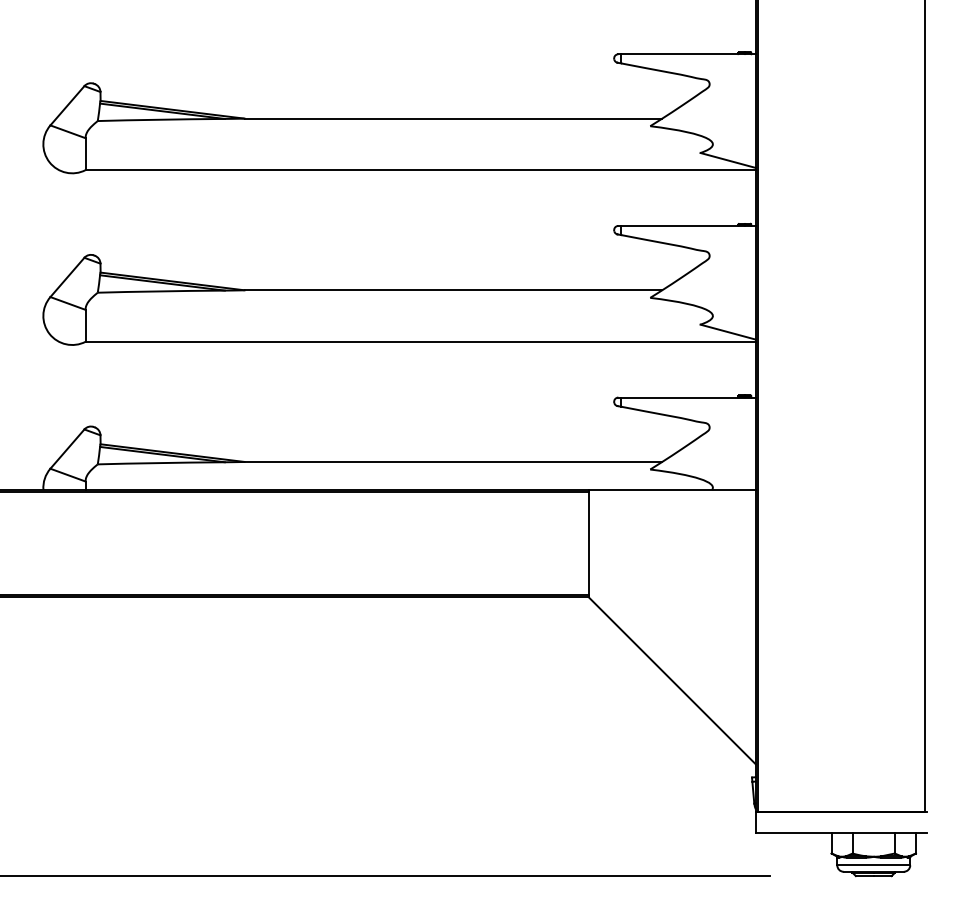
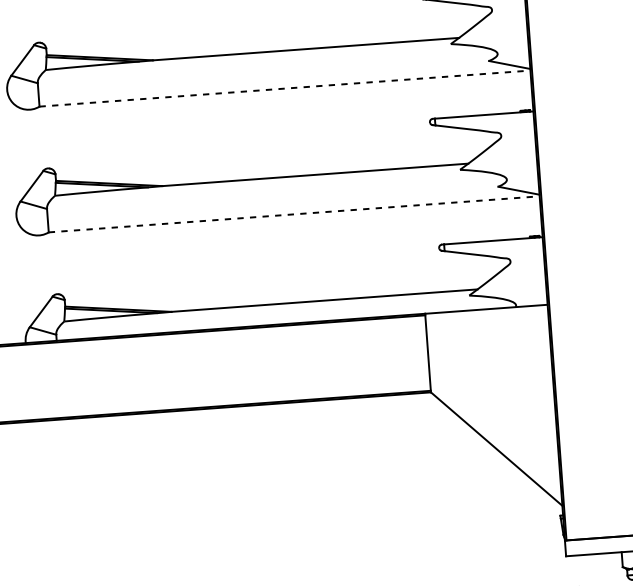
line: (421, 170) -> (285, 88), solid -> dashed
line: (421, 341) -> (294, 214), solid -> dashed

